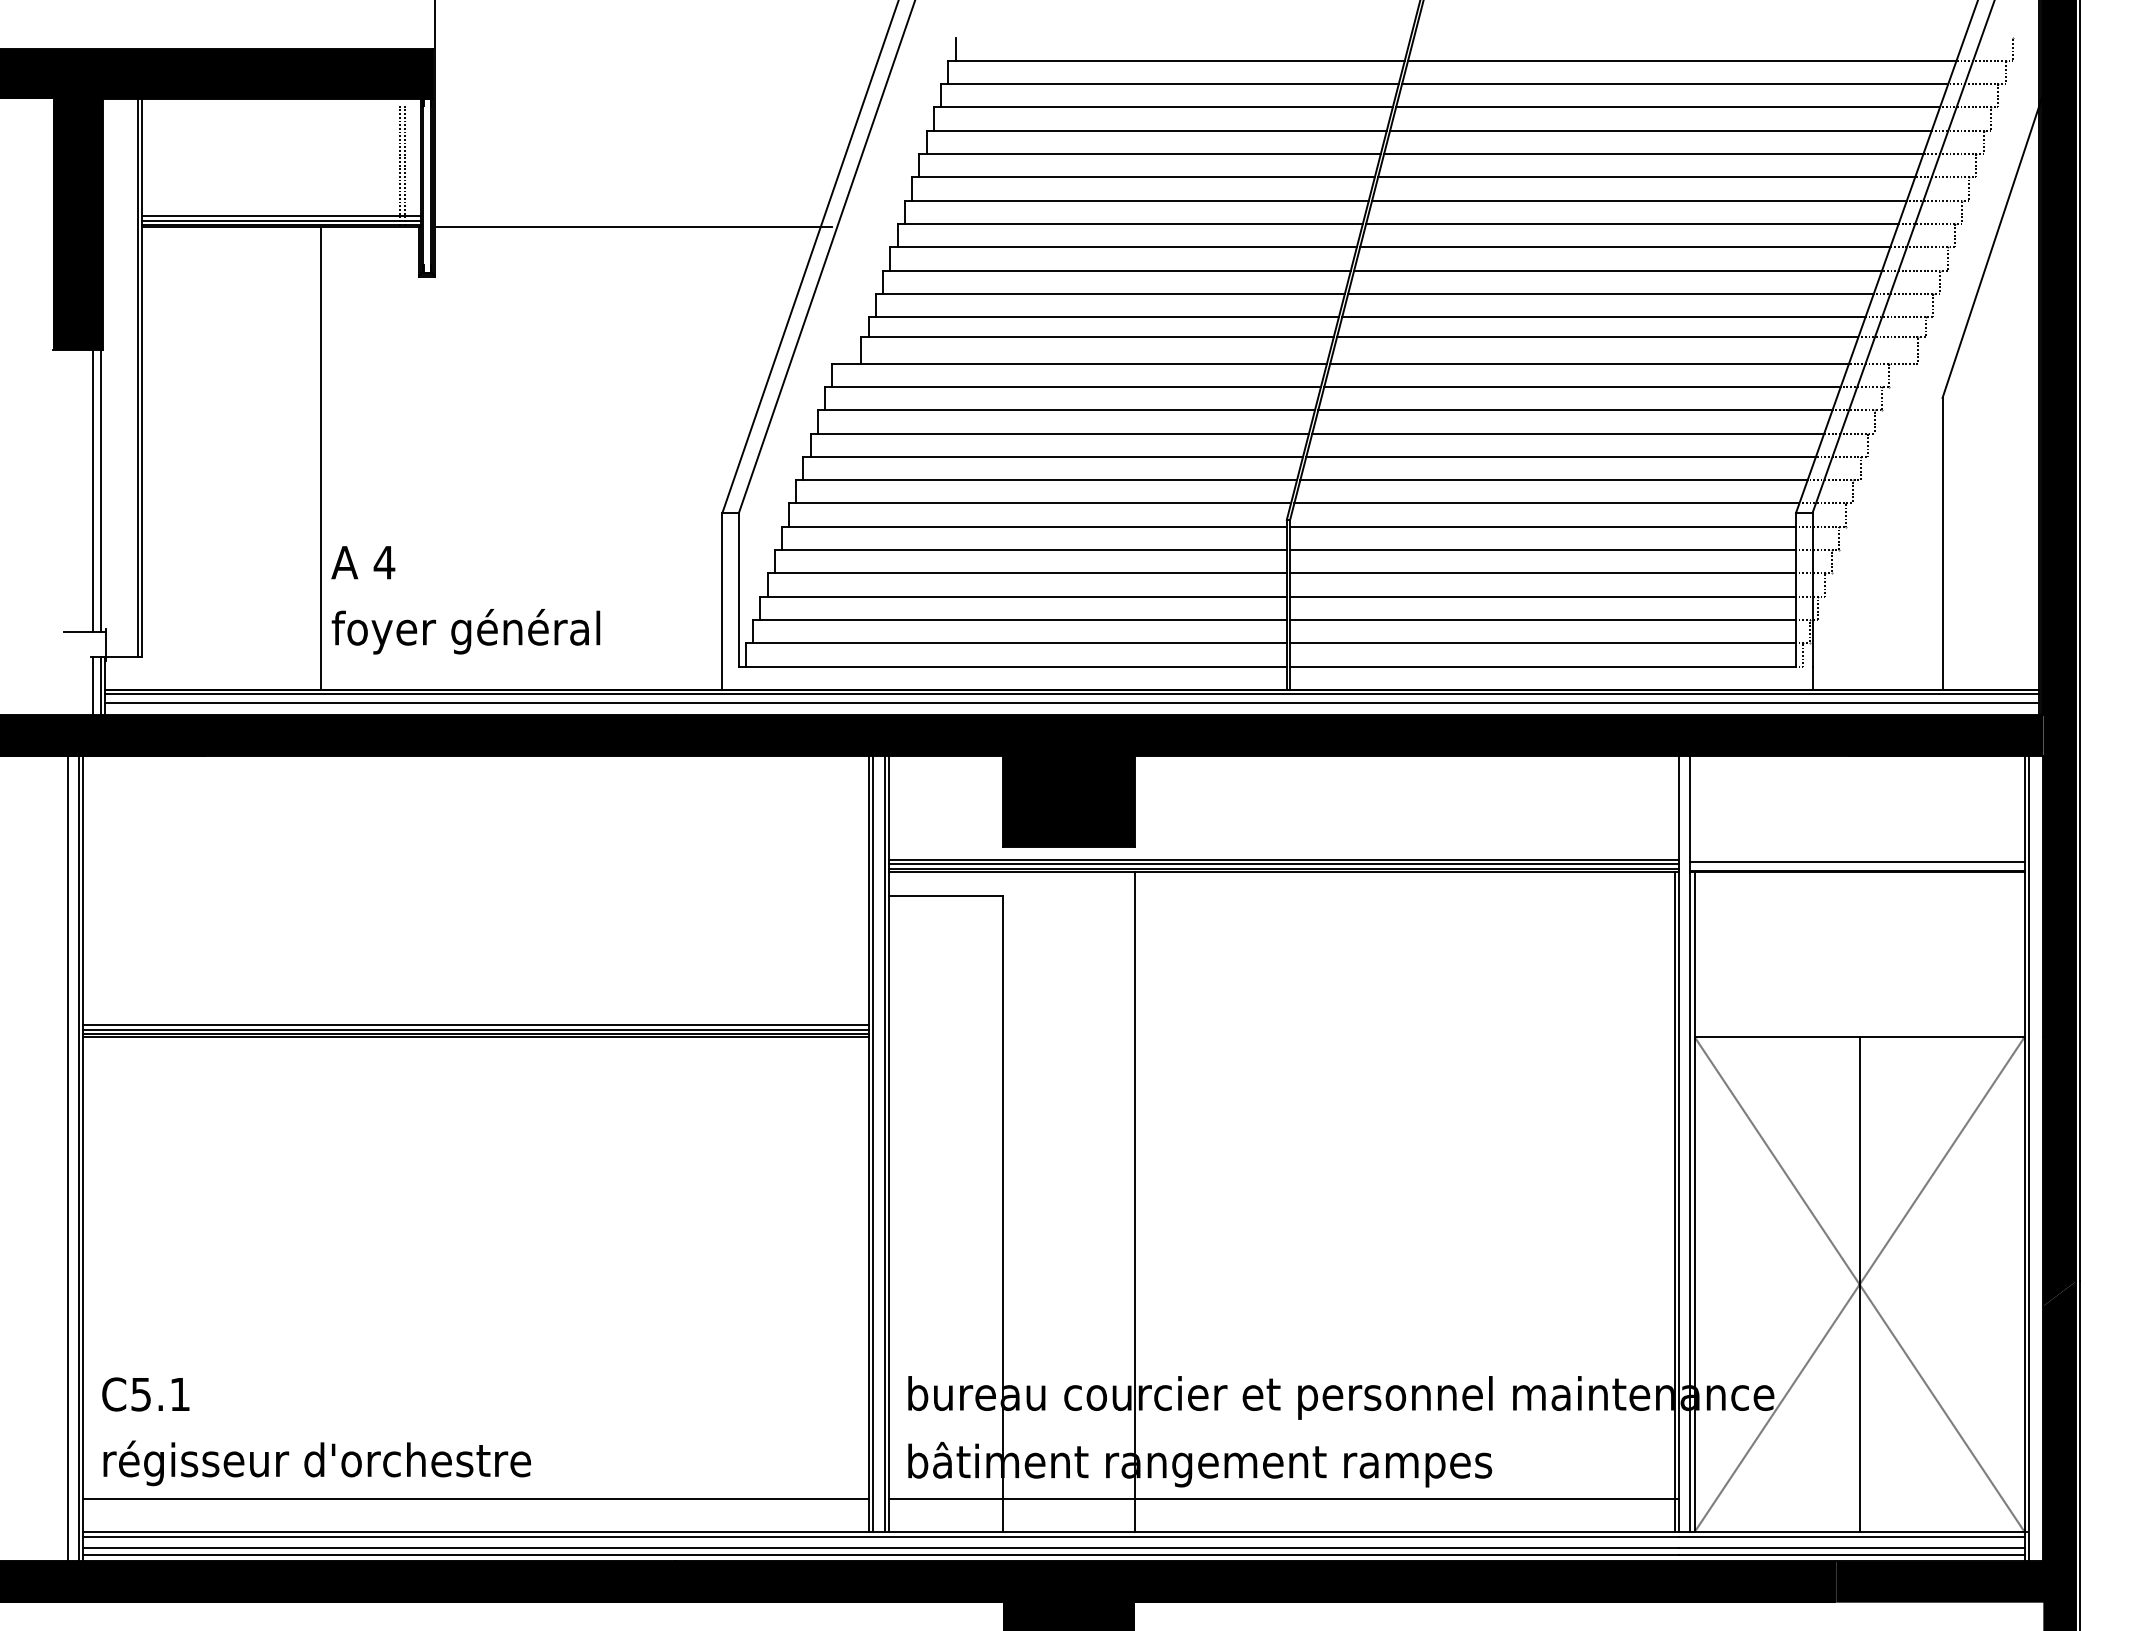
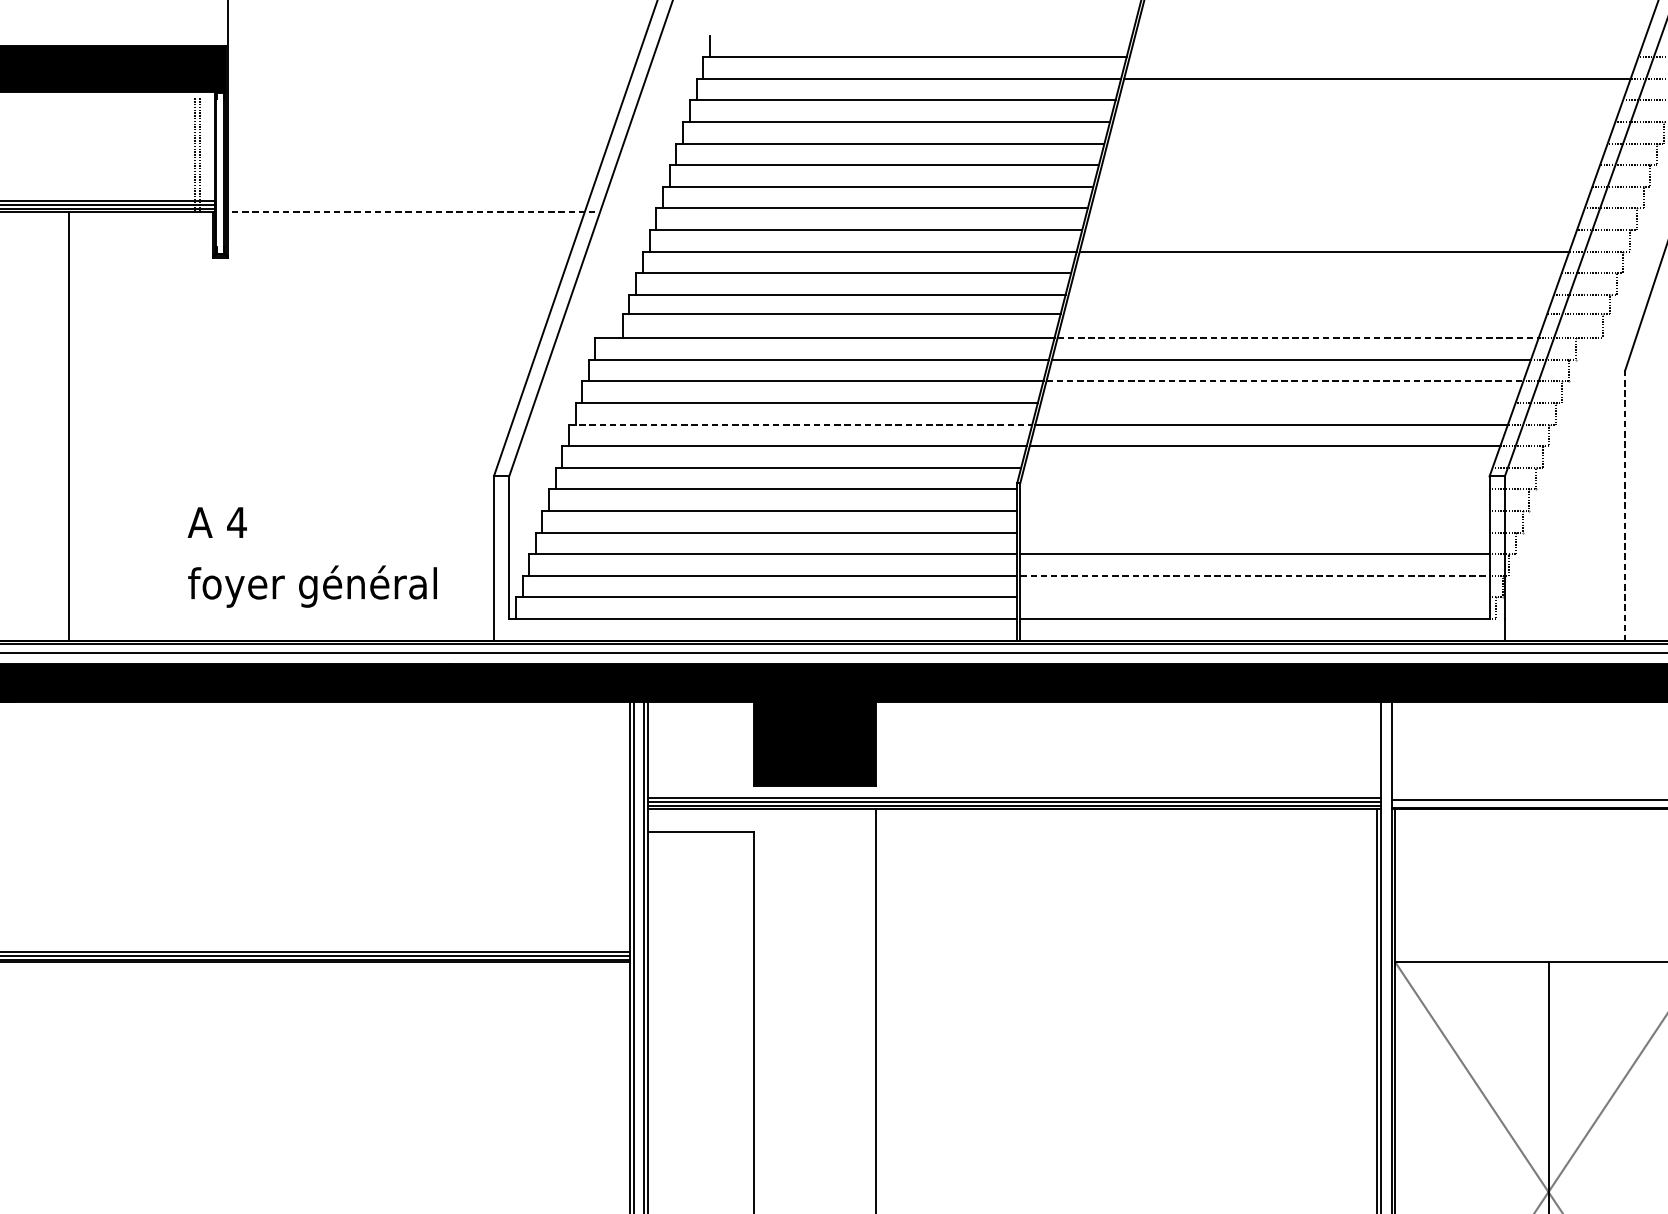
line: (1682, 60) -> (1384, 56), removed
line: (1667, 107) -> (1370, 100), removed
line: (1660, 130) -> (1363, 121), removed
line: (1653, 153) -> (1357, 143), removed
line: (1646, 177) -> (1350, 165), removed
line: (1639, 200) -> (1344, 186), removed
line: (1632, 223) -> (1337, 208), removed
line: (634, 227) -> (412, 211), solid -> dashed
line: (1625, 247) -> (1331, 230), removed
line: (1610, 293) -> (1317, 272), removed
line: (1603, 317) -> (1310, 295), removed
line: (1597, 337) -> (1305, 313), removed
line: (1590, 363) -> (1298, 337), solid -> dashed
line: (1575, 410) -> (1285, 381), solid -> dashed
line: (1568, 433) -> (1278, 402), removed
line: (1053, 456) -> (800, 424), solid -> dashed
line: (320, 458) -> (69, 426), moved
line: (1546, 503) -> (1258, 467), removed
line: (1543, 526) -> (1255, 489), removed
line: (1942, 544) -> (1625, 505), solid -> dashed
line: (1543, 550) -> (1255, 511), removed
line: (1543, 573) -> (1255, 532), removed
text: (465, 600) -> (312, 557), moved
line: (1543, 620) -> (1255, 576), solid -> dashed
line: (1543, 643) -> (1255, 597), removed

